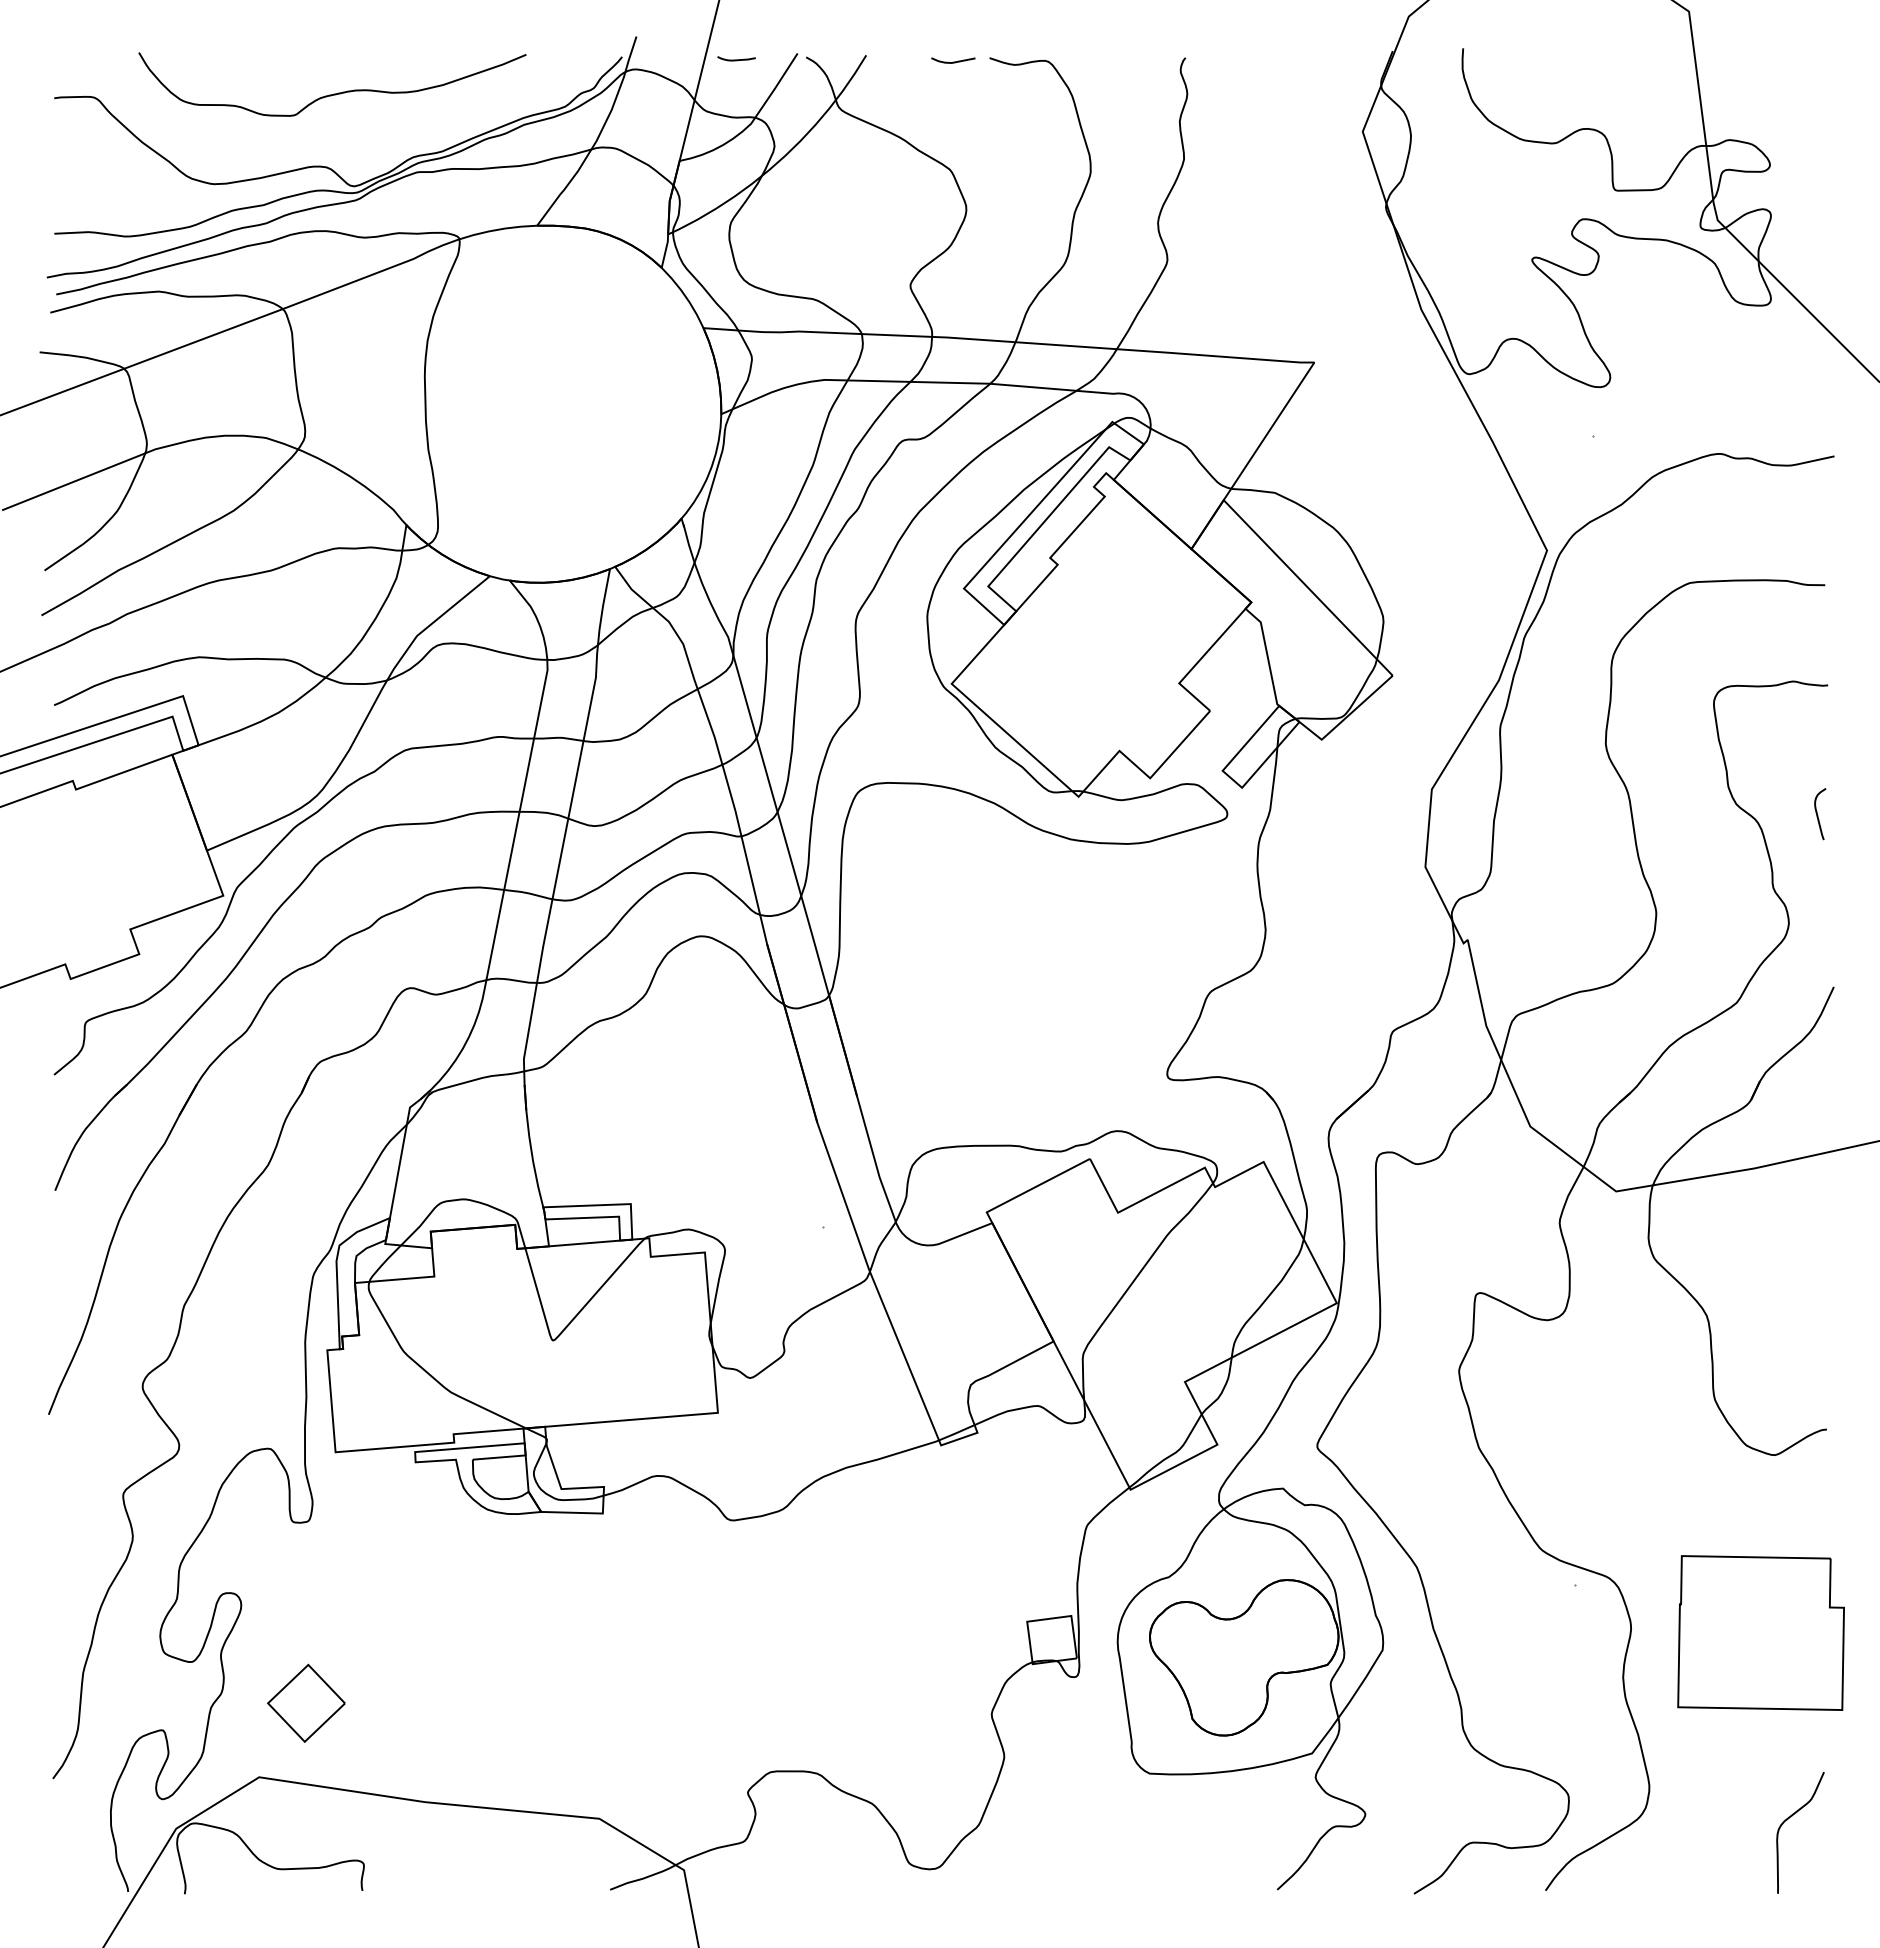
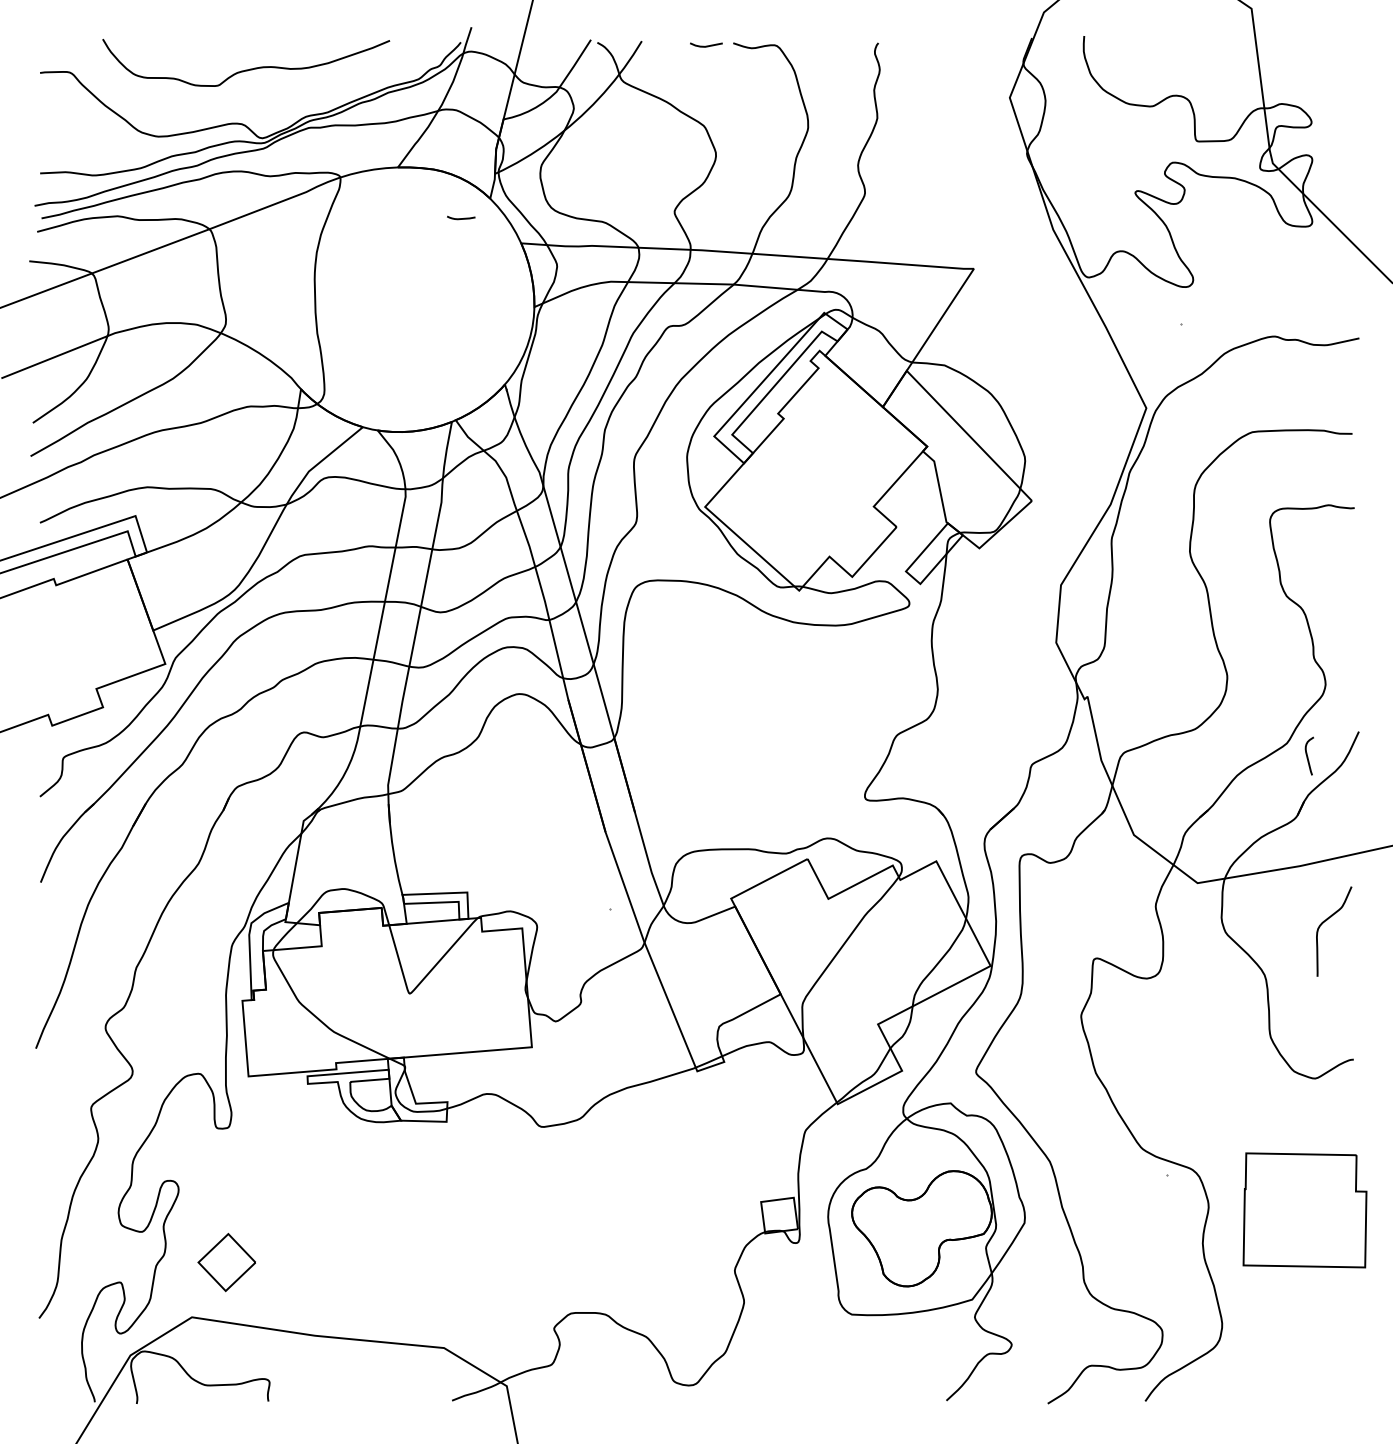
curve: (736, 59) -> (461, 218), moved
curve: (1818, 815) -> (1308, 757), moved
curve: (1788, 1819) -> (1325, 921), moved

